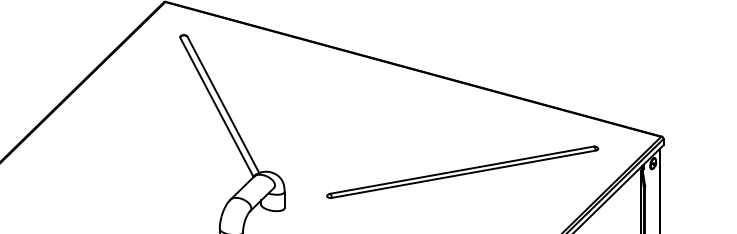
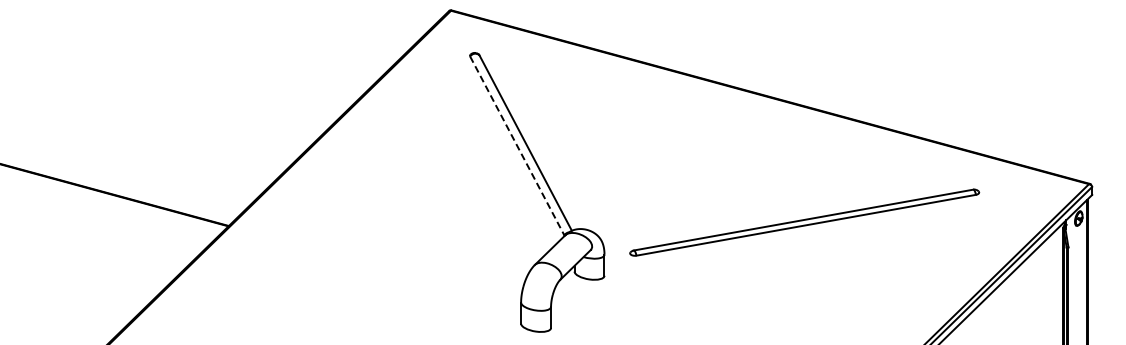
line: (217, 106) -> (517, 145), solid -> dashed
part: (462, 172) -> (804, 222), moved

